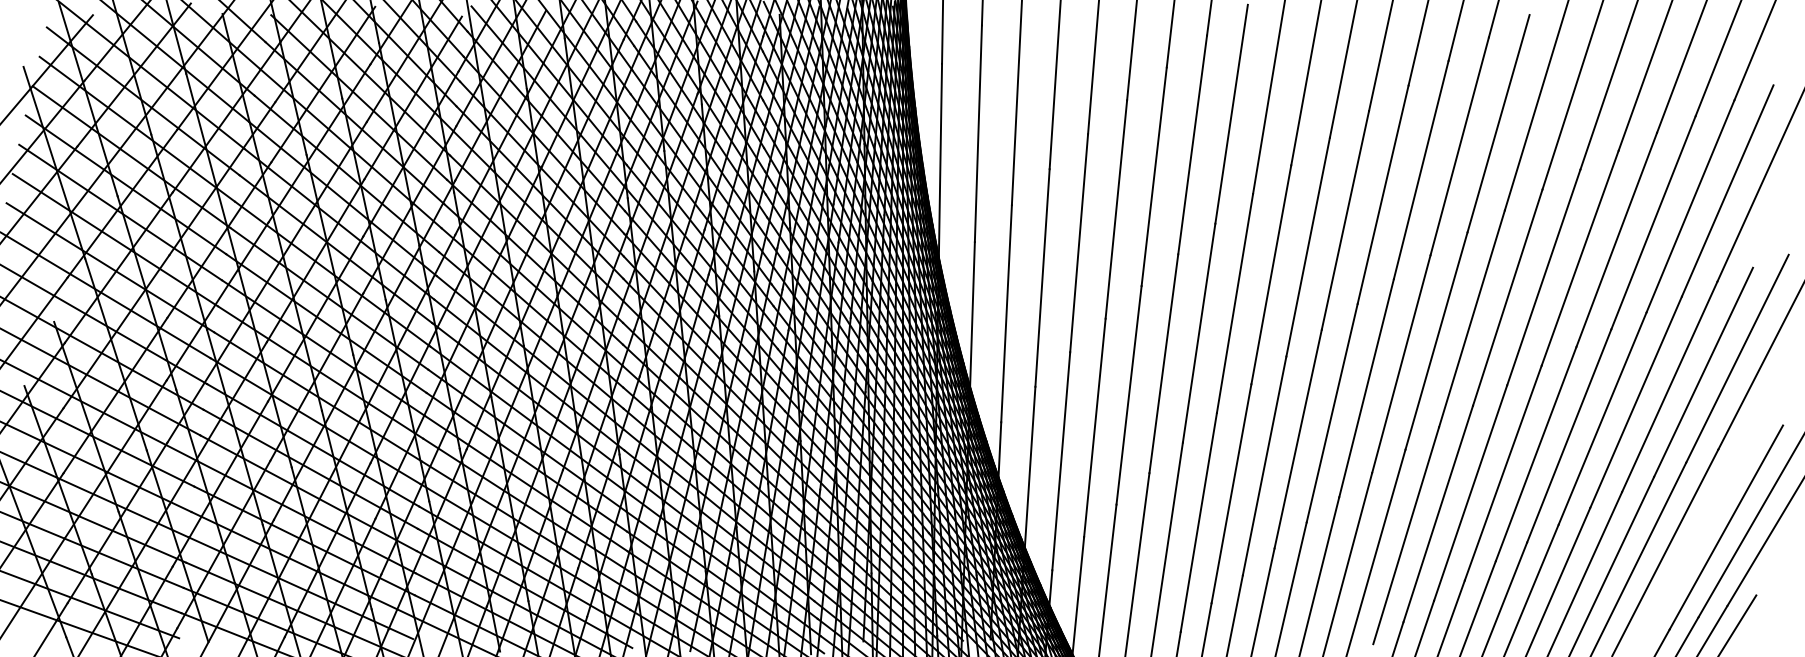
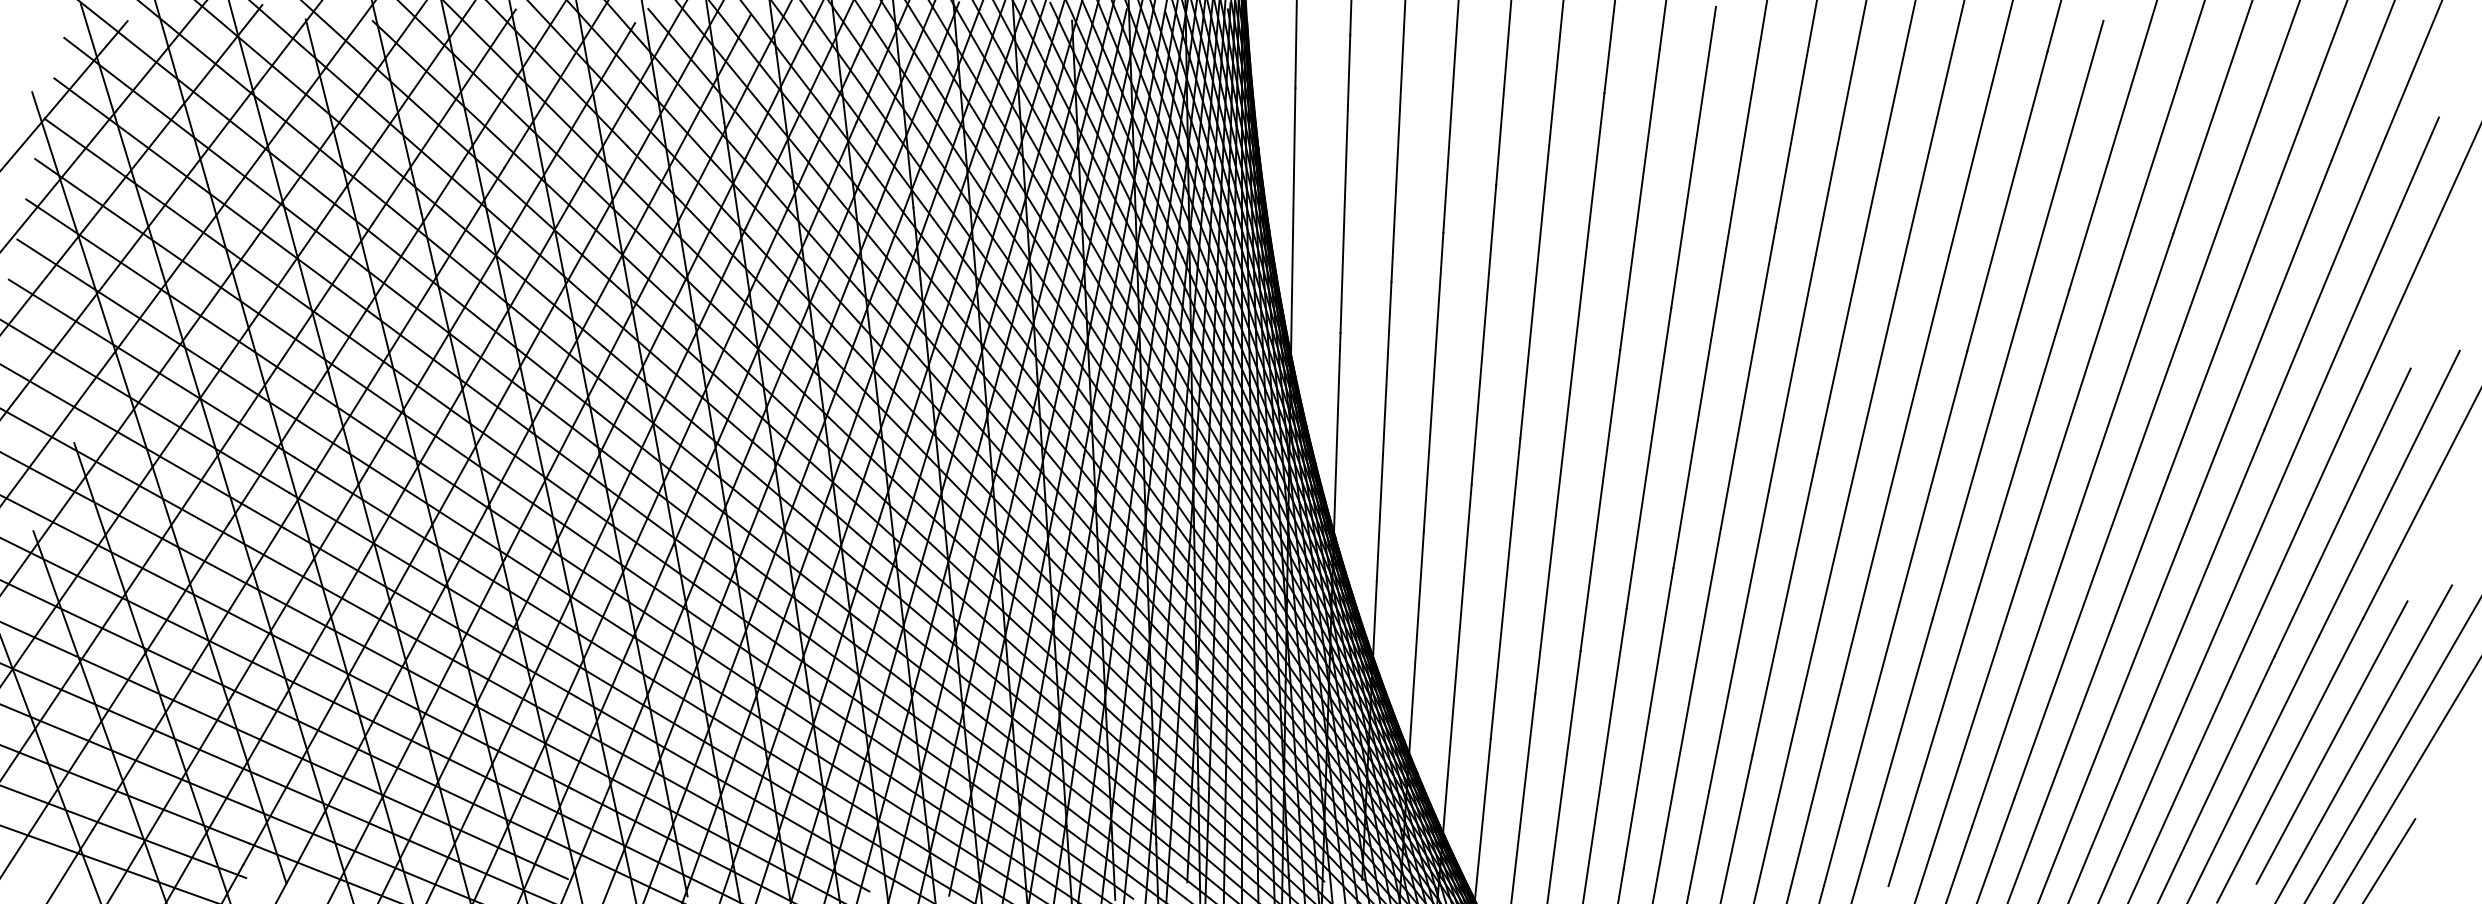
line: (1695, 539) -> (2331, 742), added

